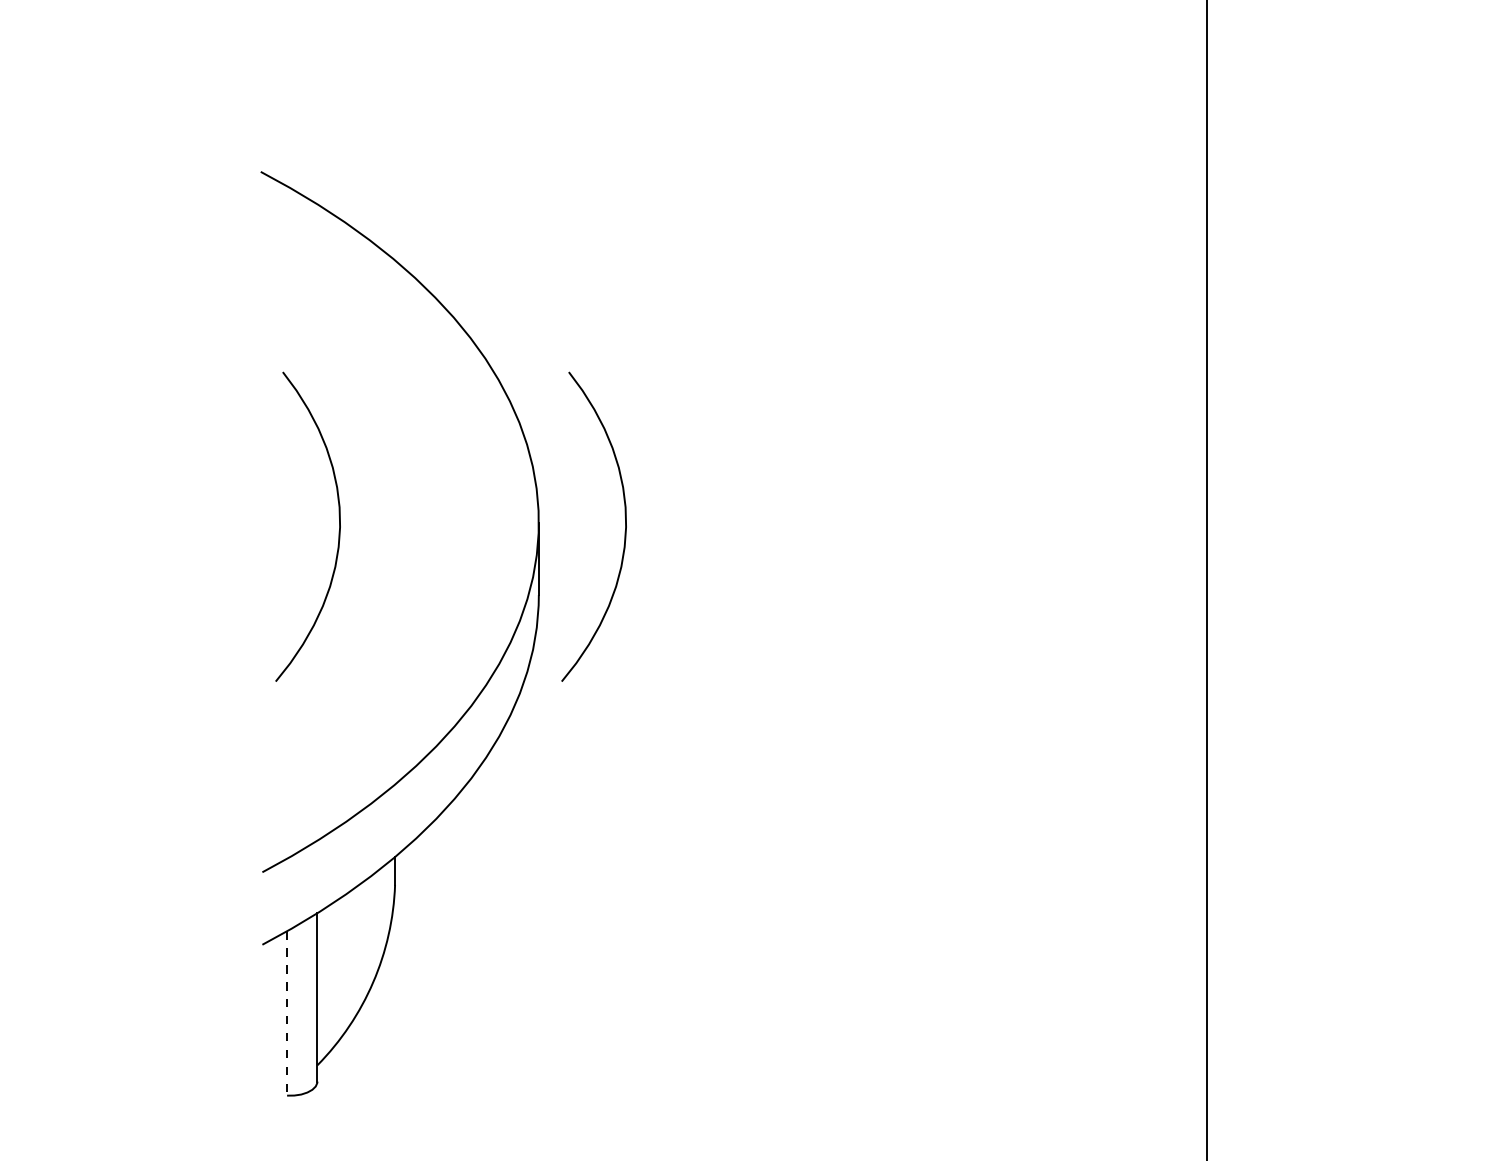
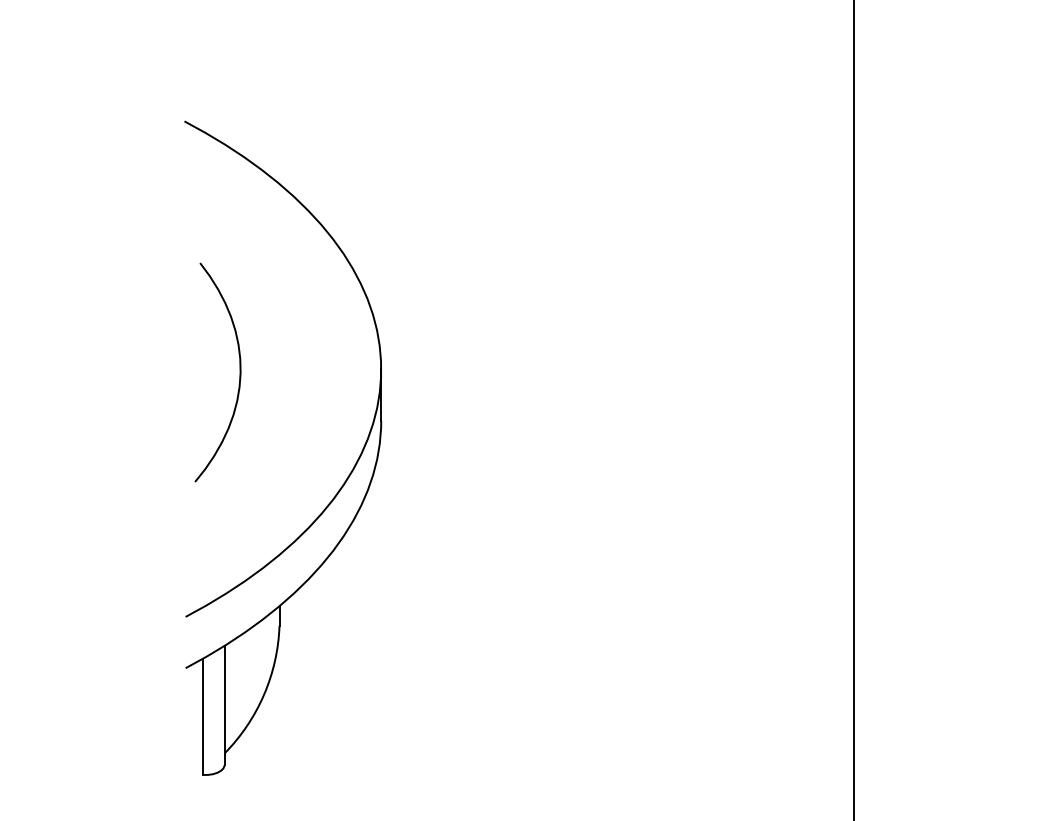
curve: (624, 531) -> (441, 375), removed
line: (287, 1013) -> (203, 716), dashed -> solid

